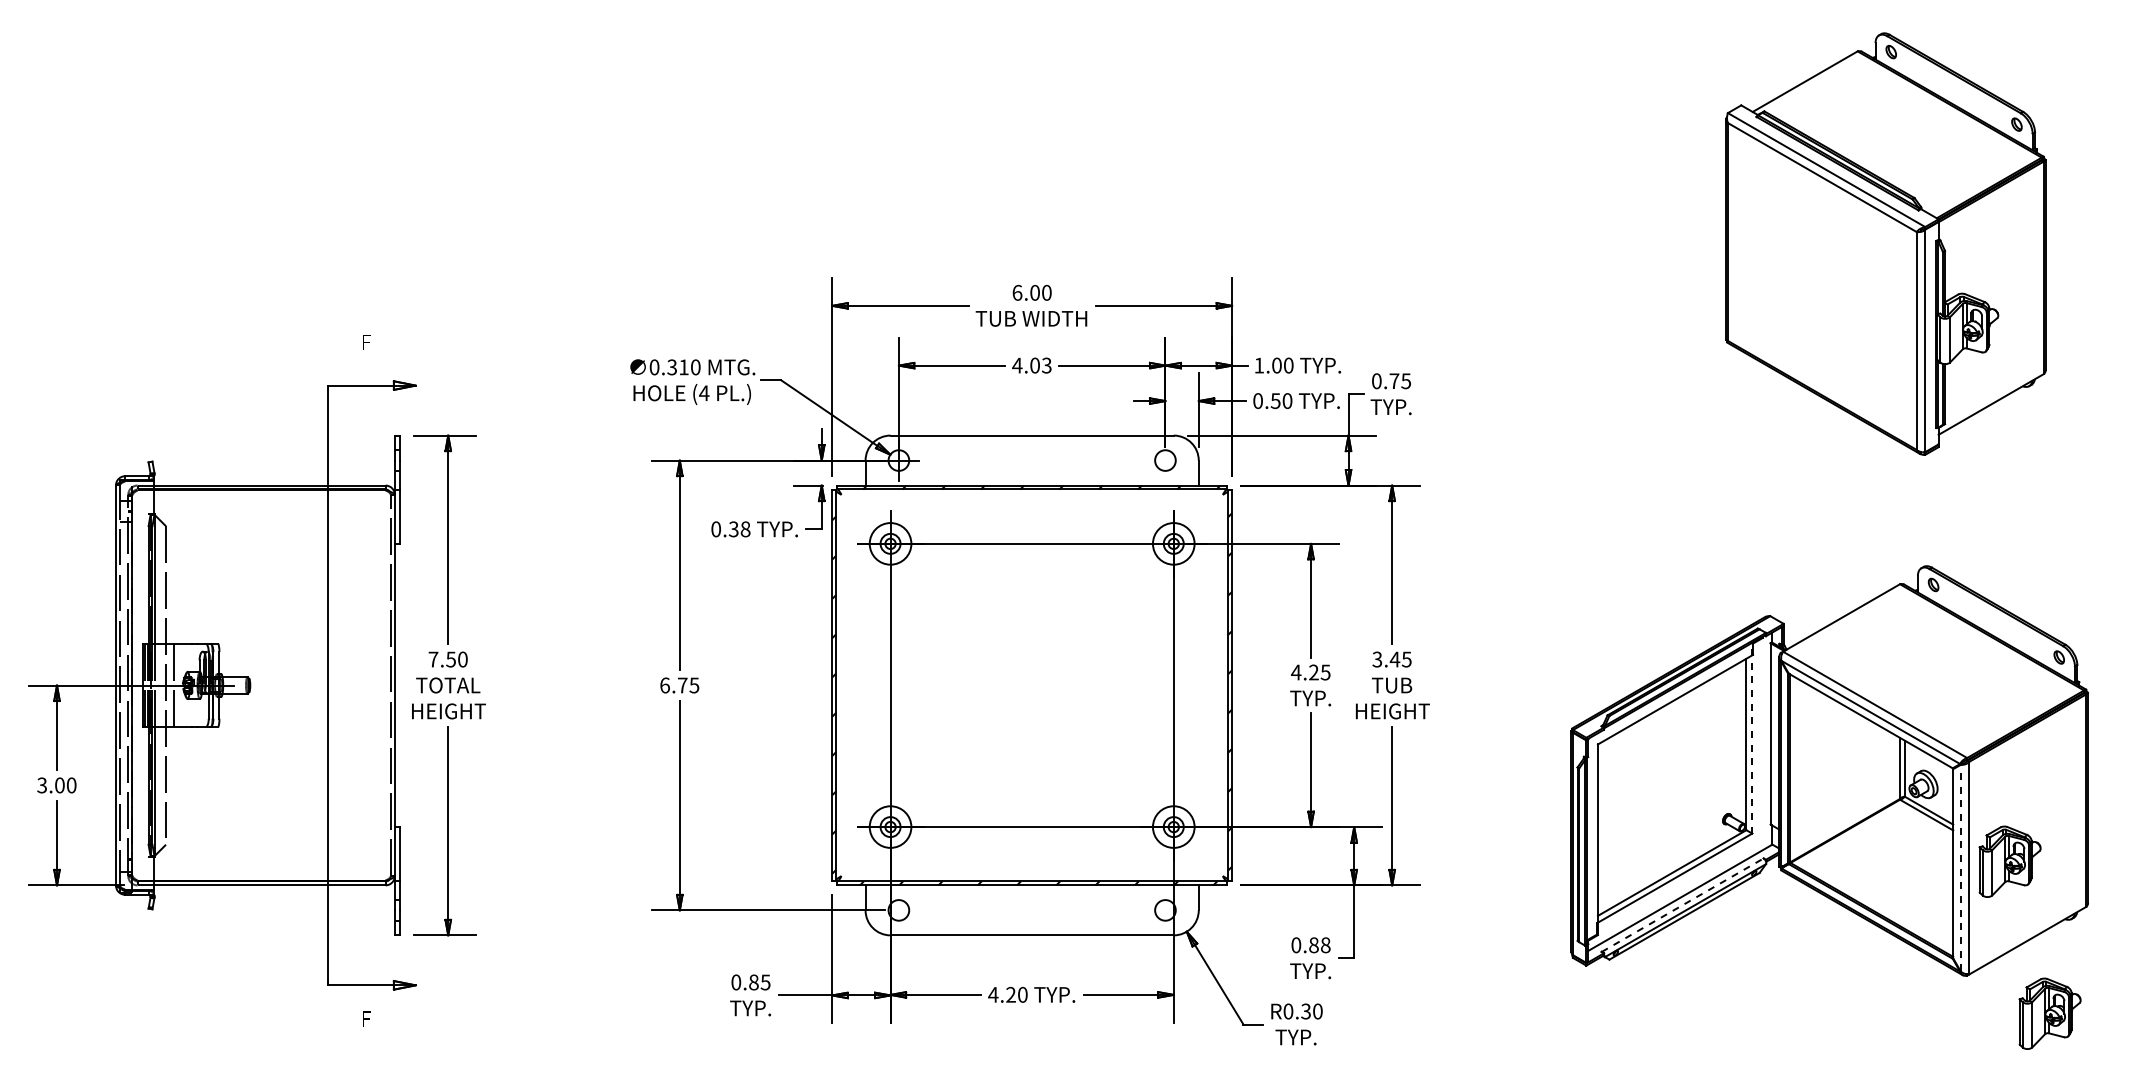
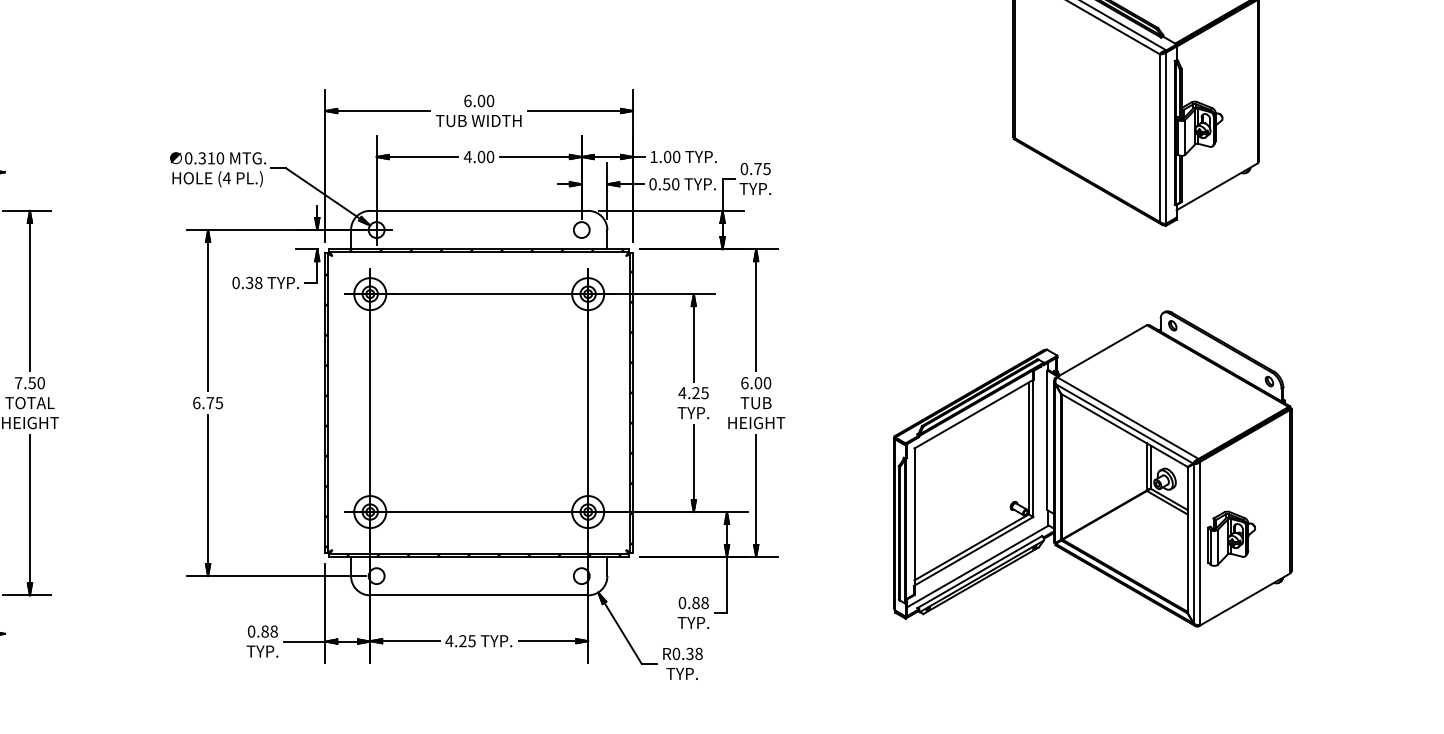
text: (1046, 365) -> (490, 156), 4.03 -> 4.00
text: (1391, 659) -> (755, 383), 3.45 -> 6.00
line: (1752, 737) -> (1033, 443), dashed -> solid
line: (1960, 867) -> (1193, 543), dashed -> solid
line: (1683, 904) -> (980, 571), dashed -> solid
text: (765, 982) -> (274, 631), 0.85 -> 0.88
text: (1022, 994) -> (471, 640), 4.20 -> 4.25
text: (1317, 1011) -> (698, 653), R0.30 -> R0.38
part: (2049, 1013) -> (1261, 655), removed

